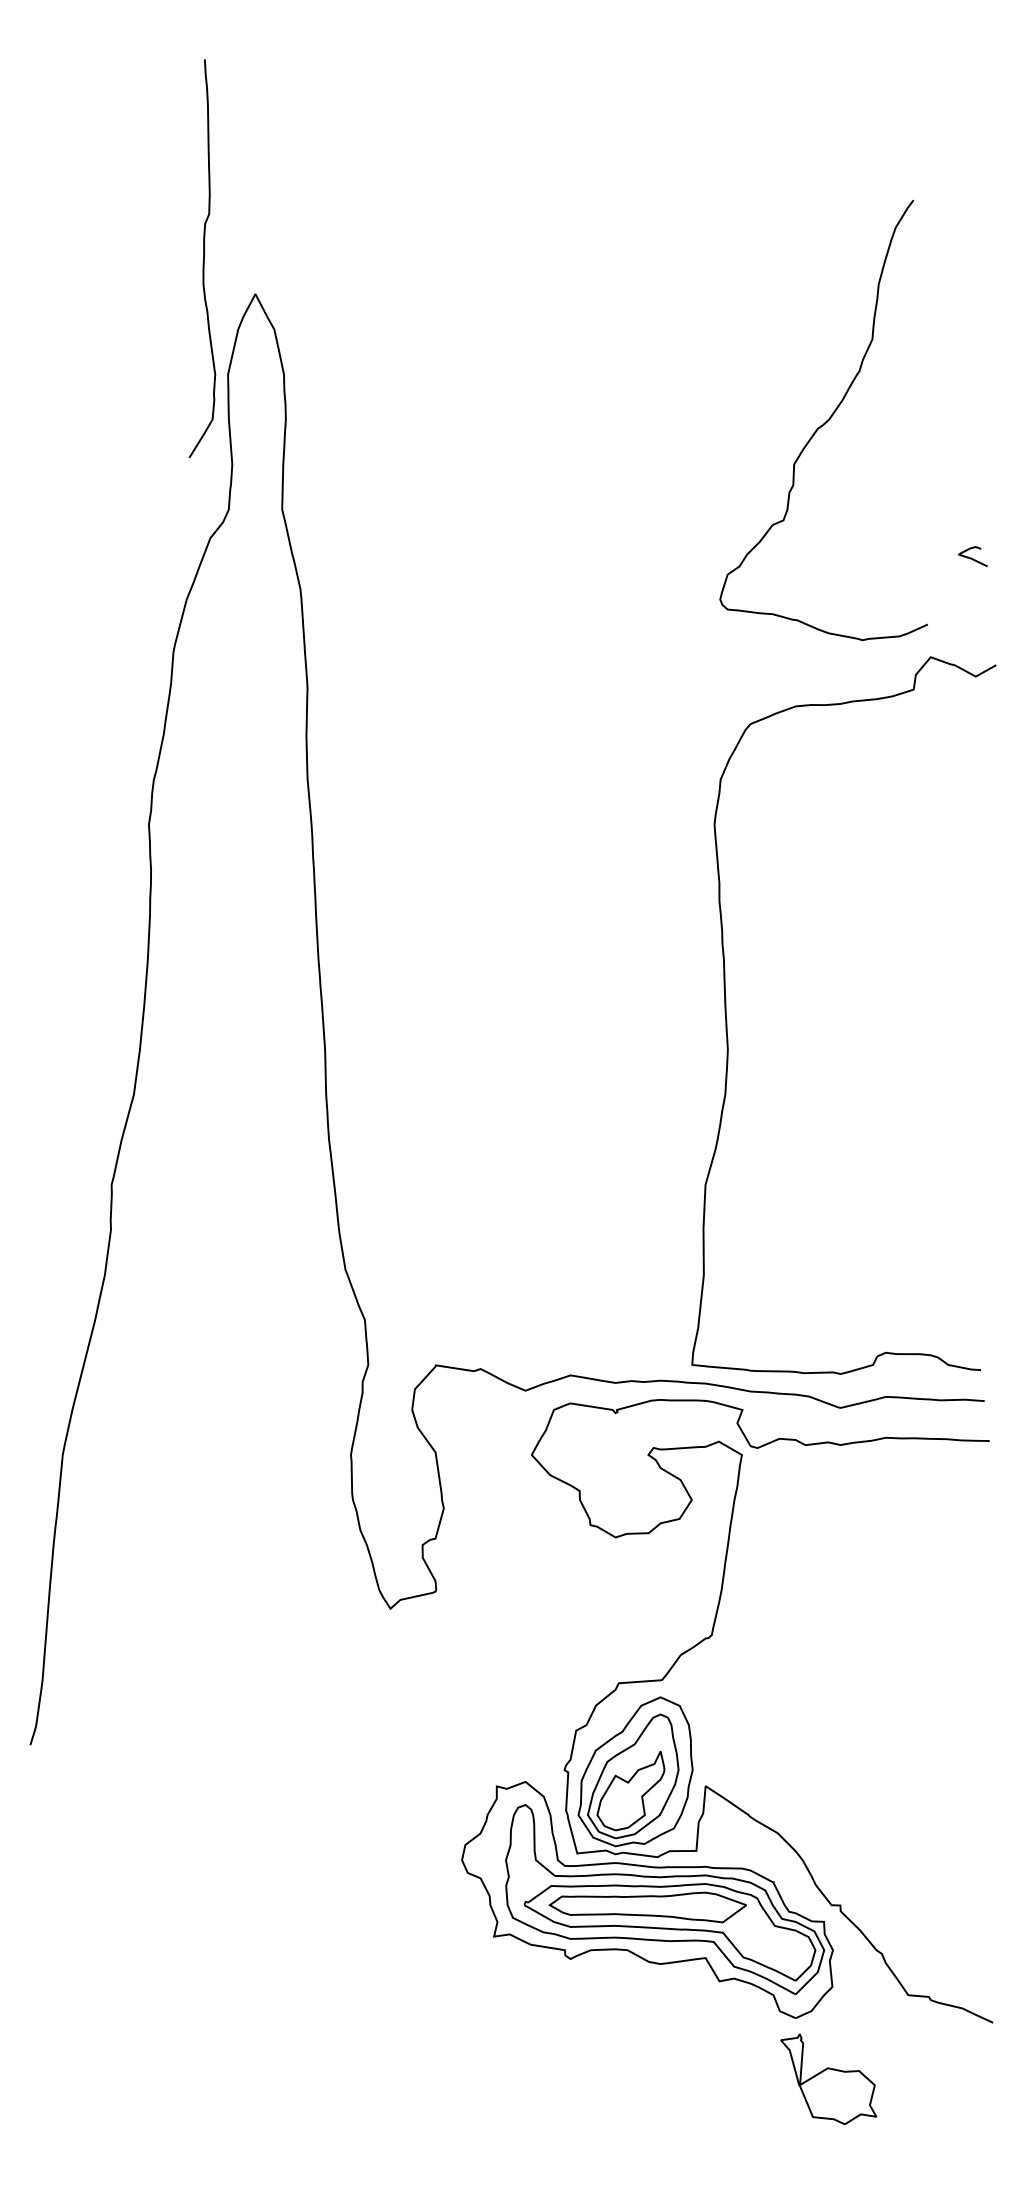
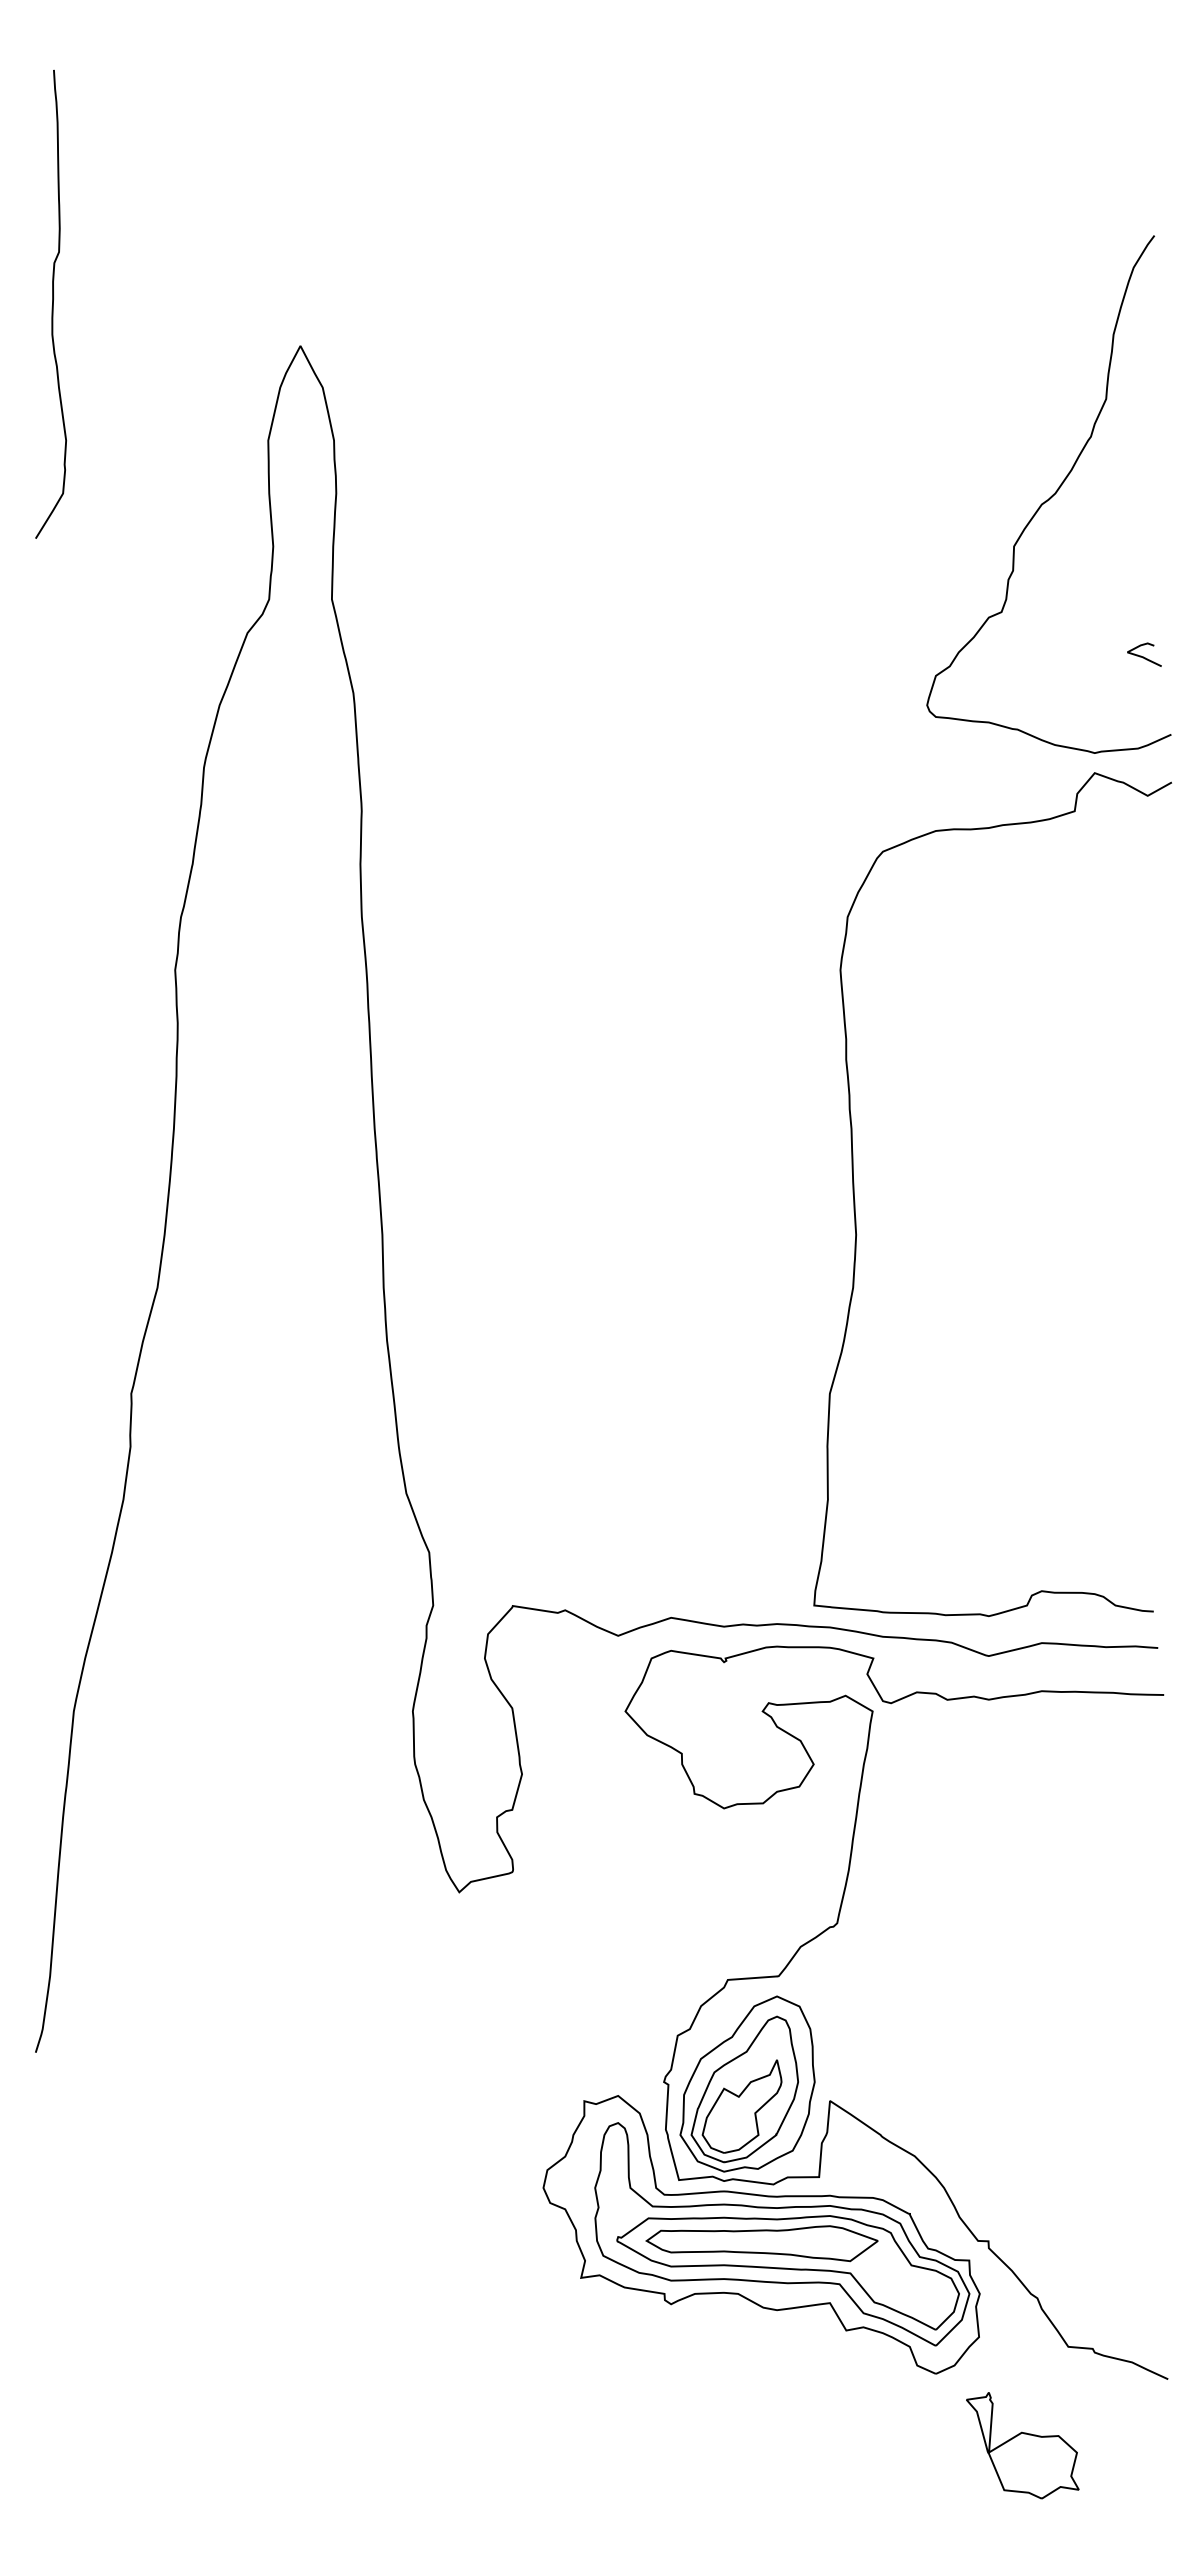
curve: (203, 257) -> (52, 303), moved
curve: (825, 422) -> (1050, 496), moved
part: (828, 2079) -> (1022, 2445), moved

